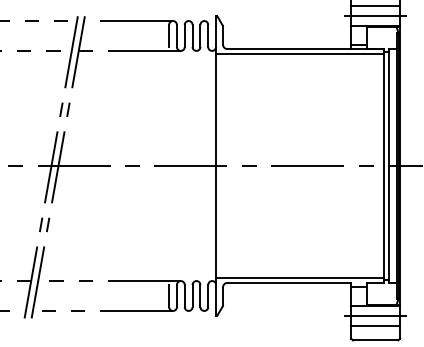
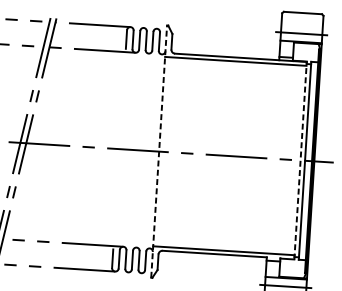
line: (375, 6) -> (302, 25), removed
line: (216, 165) -> (159, 151), solid -> dashed
line: (383, 165) -> (300, 160), solid -> dashed

